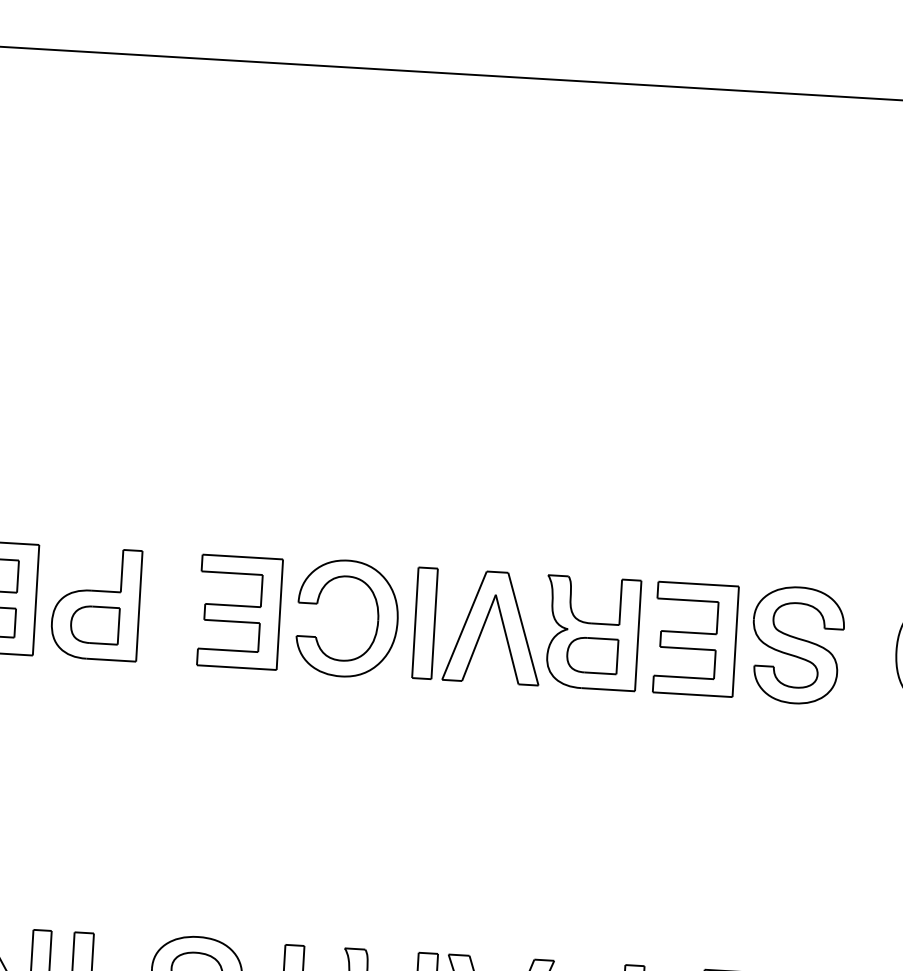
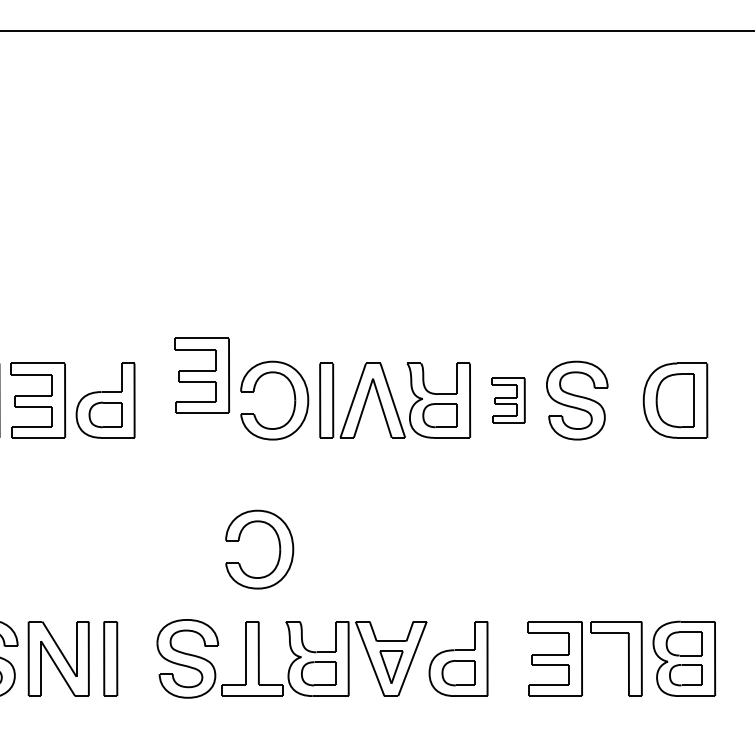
part: (238, 612) -> (201, 375), moved
part: (695, 639) -> (508, 400), size x0.6
part: (340, 831) -> (278, 543), added

